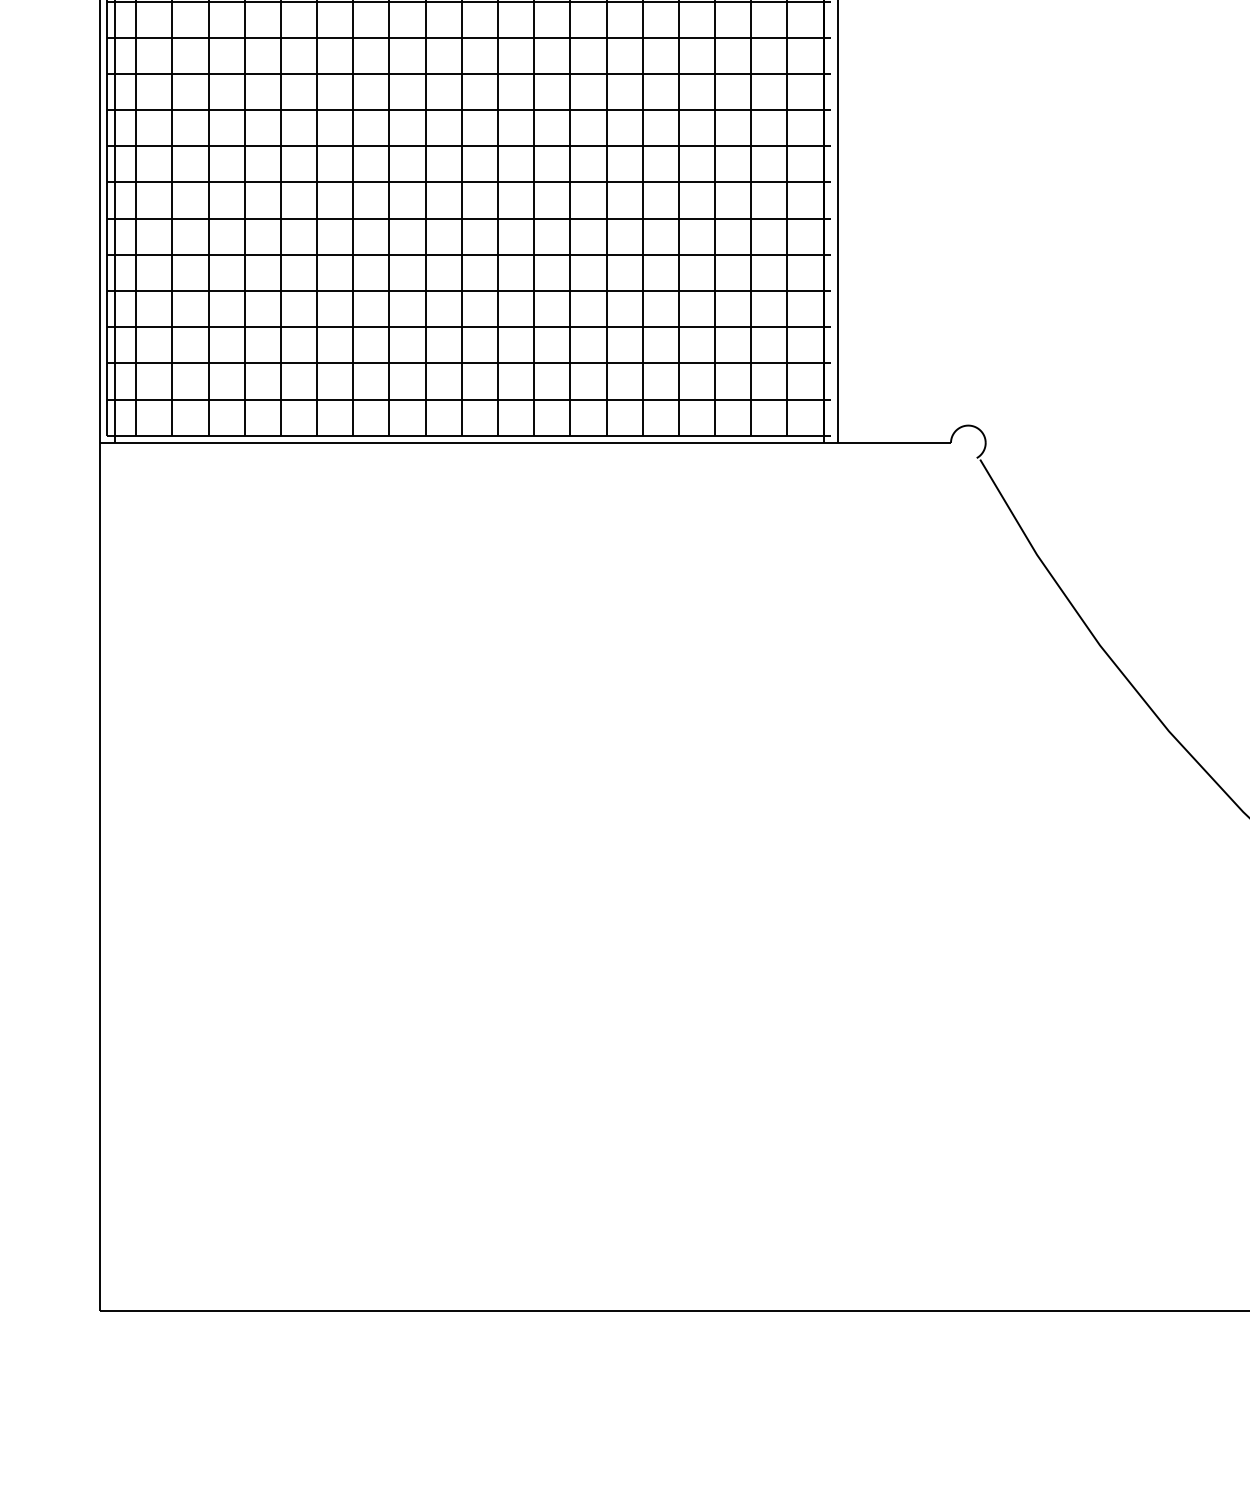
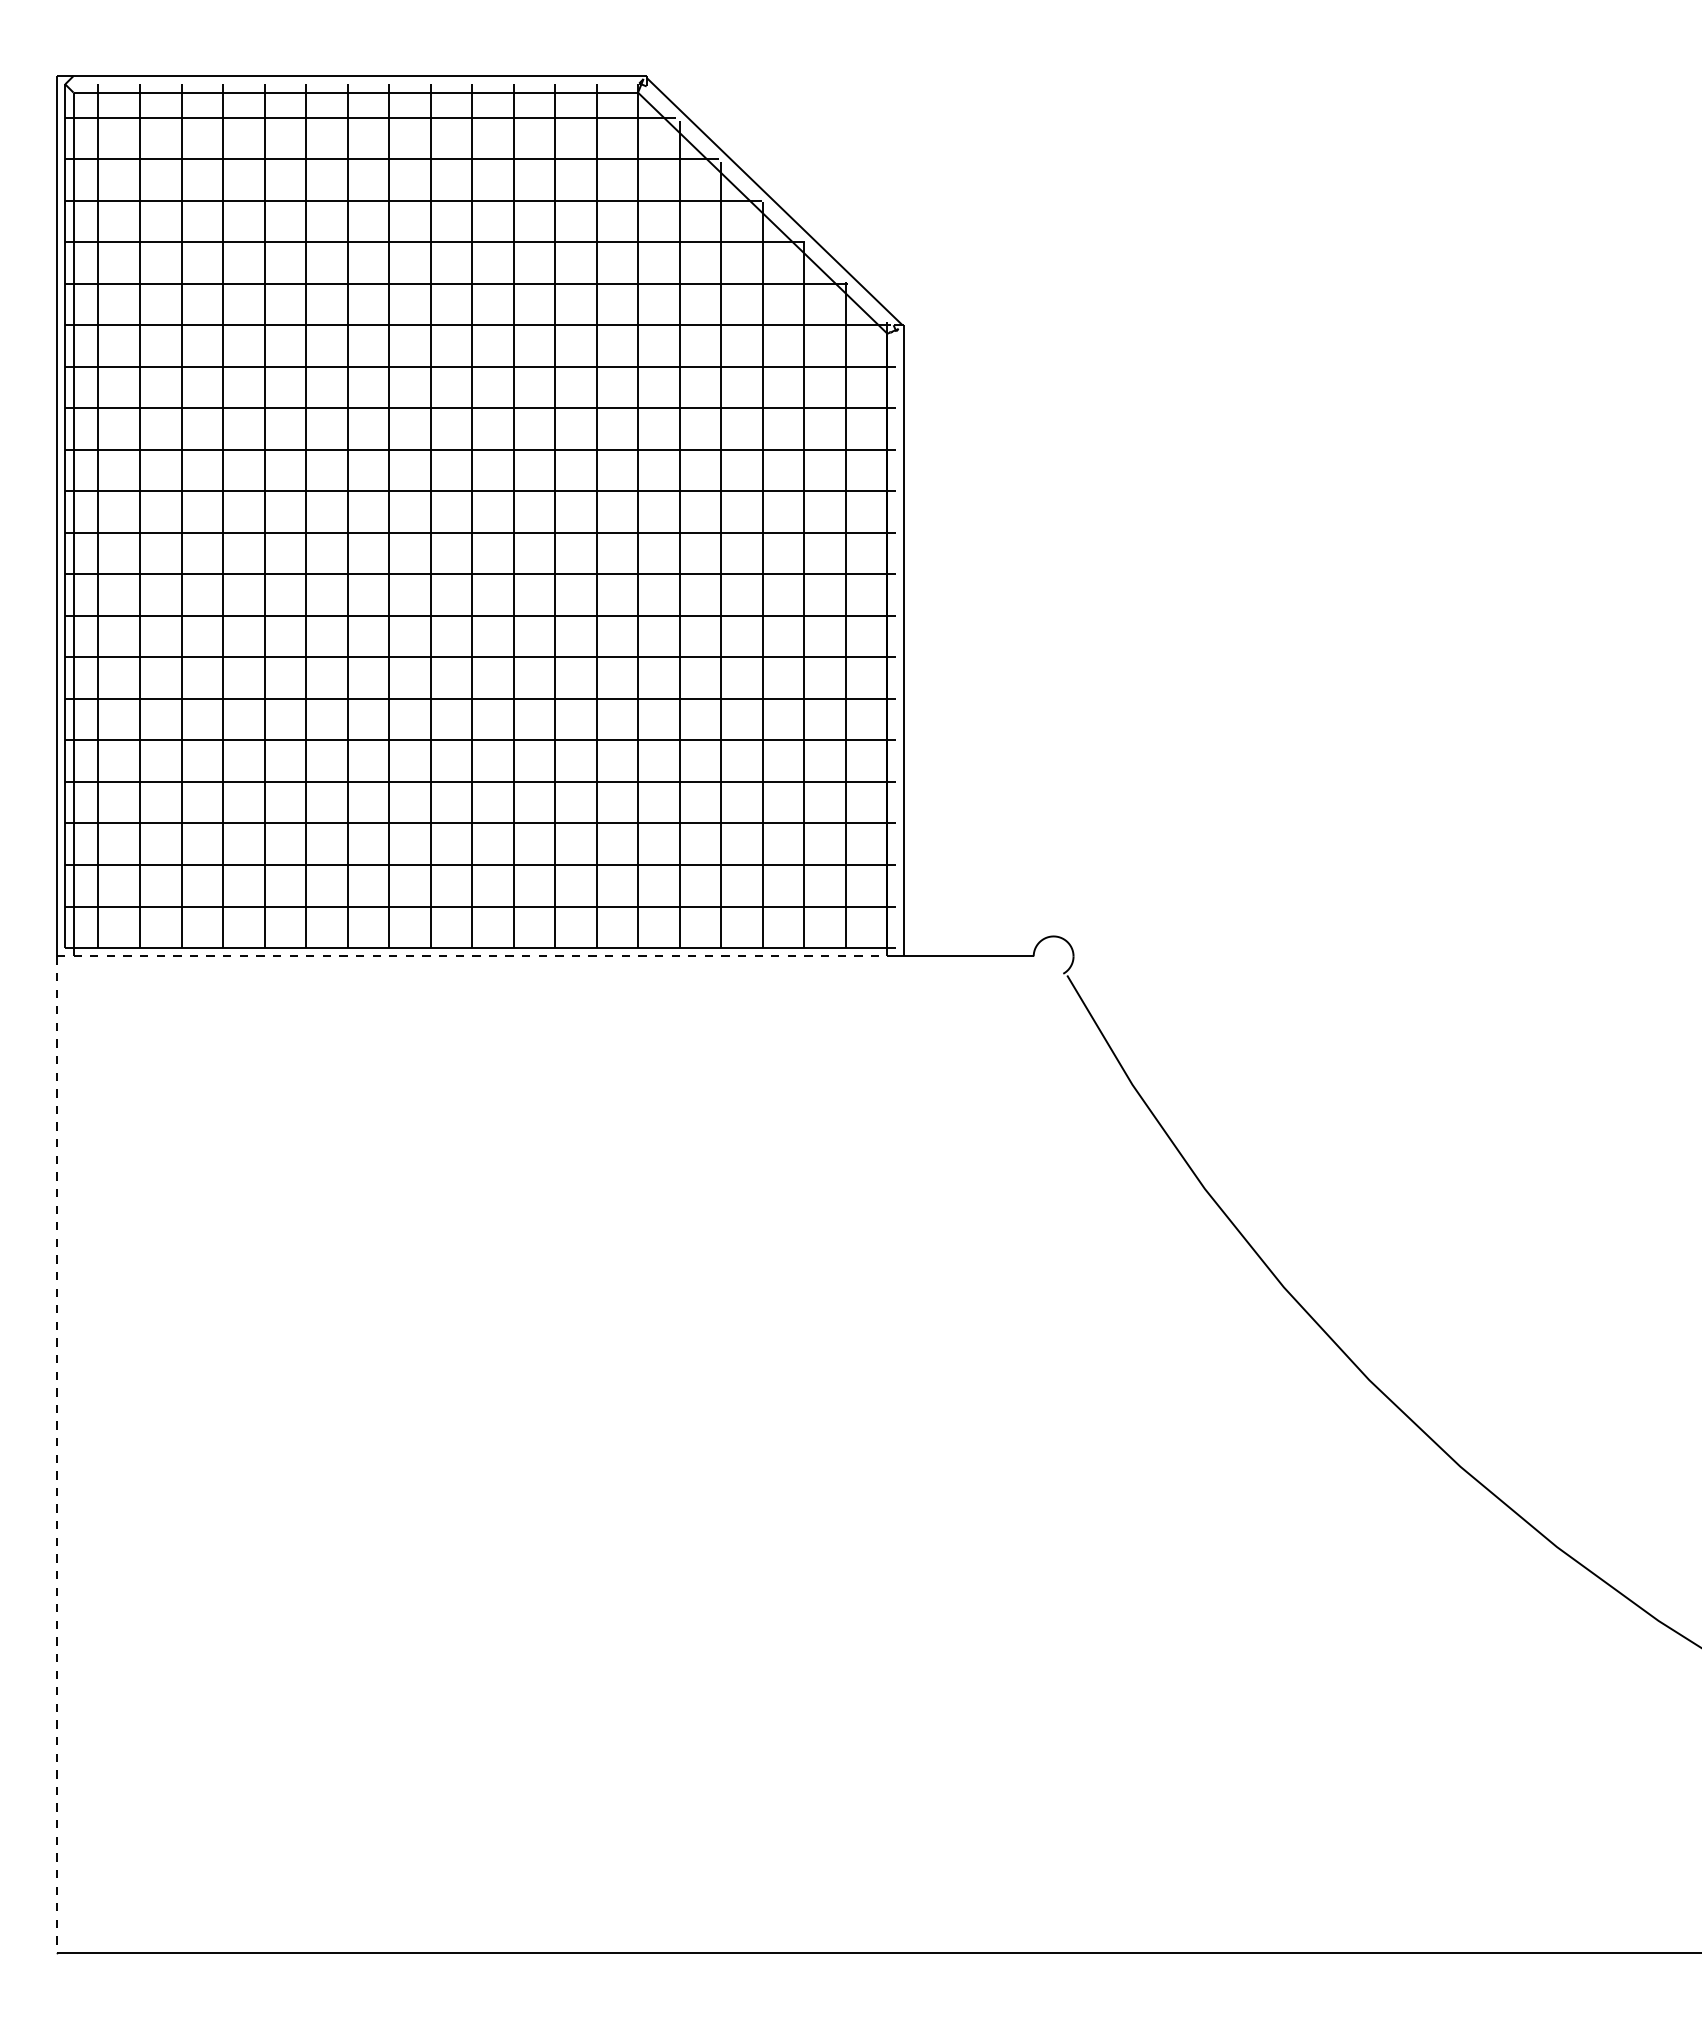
line: (469, 443) -> (480, 956), solid -> dashed
line: (99, 877) -> (56, 1455), solid -> dashed

